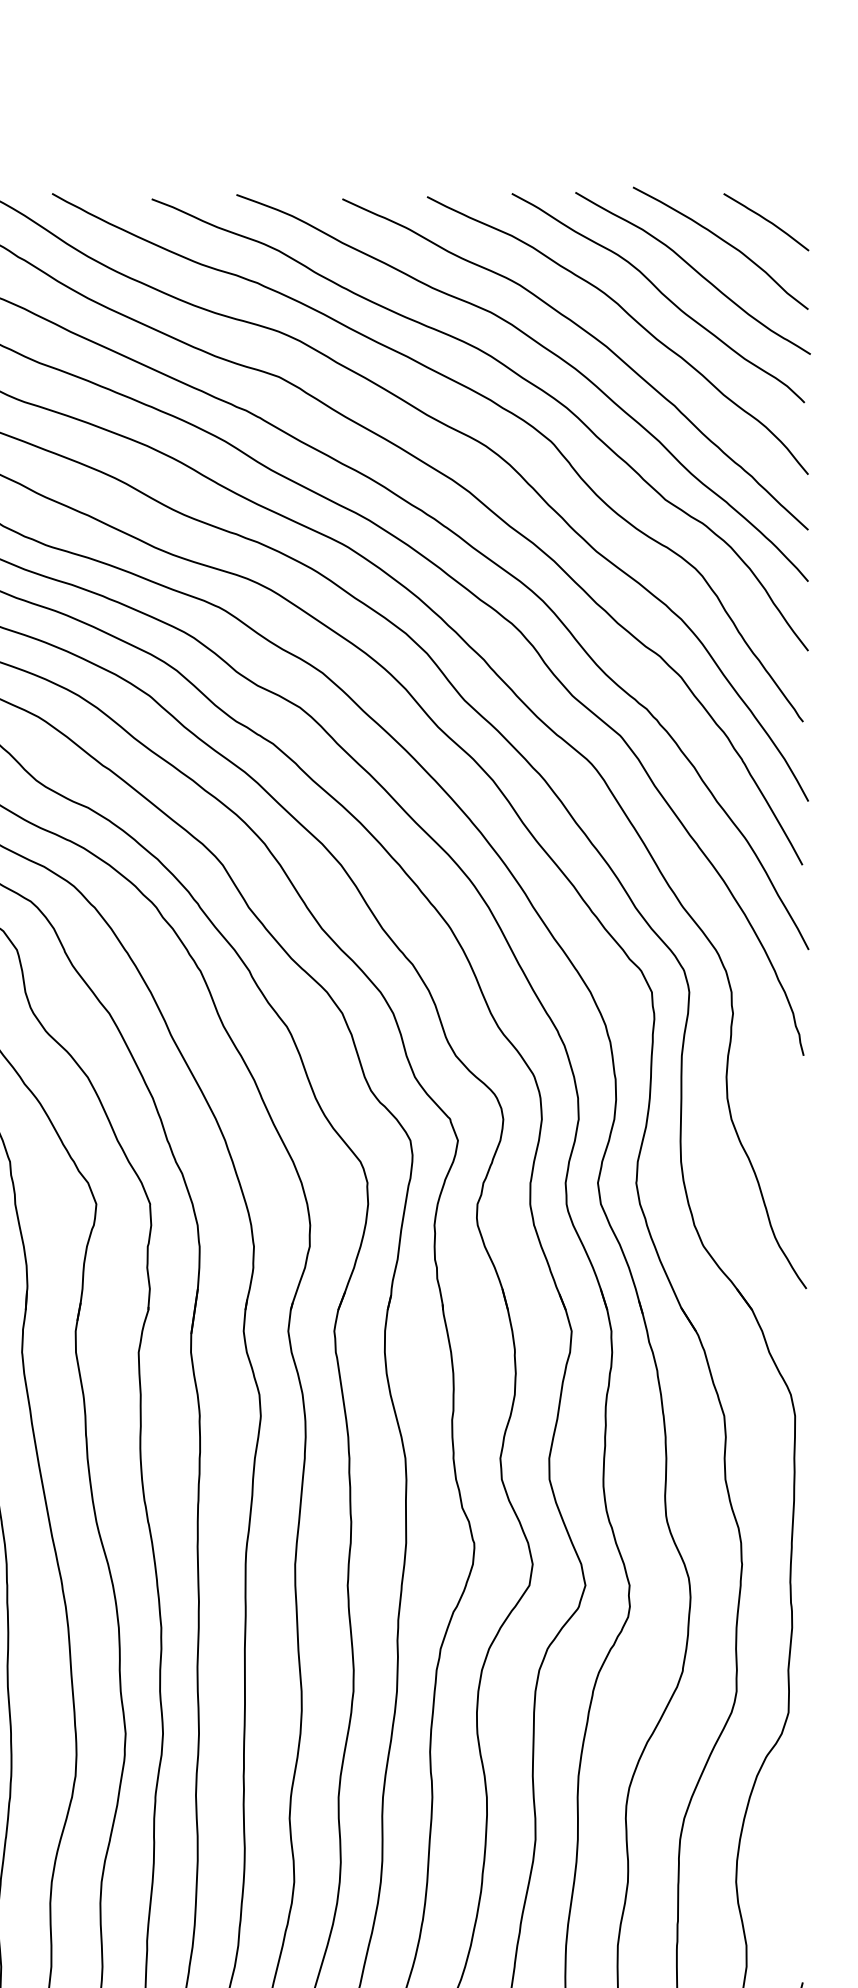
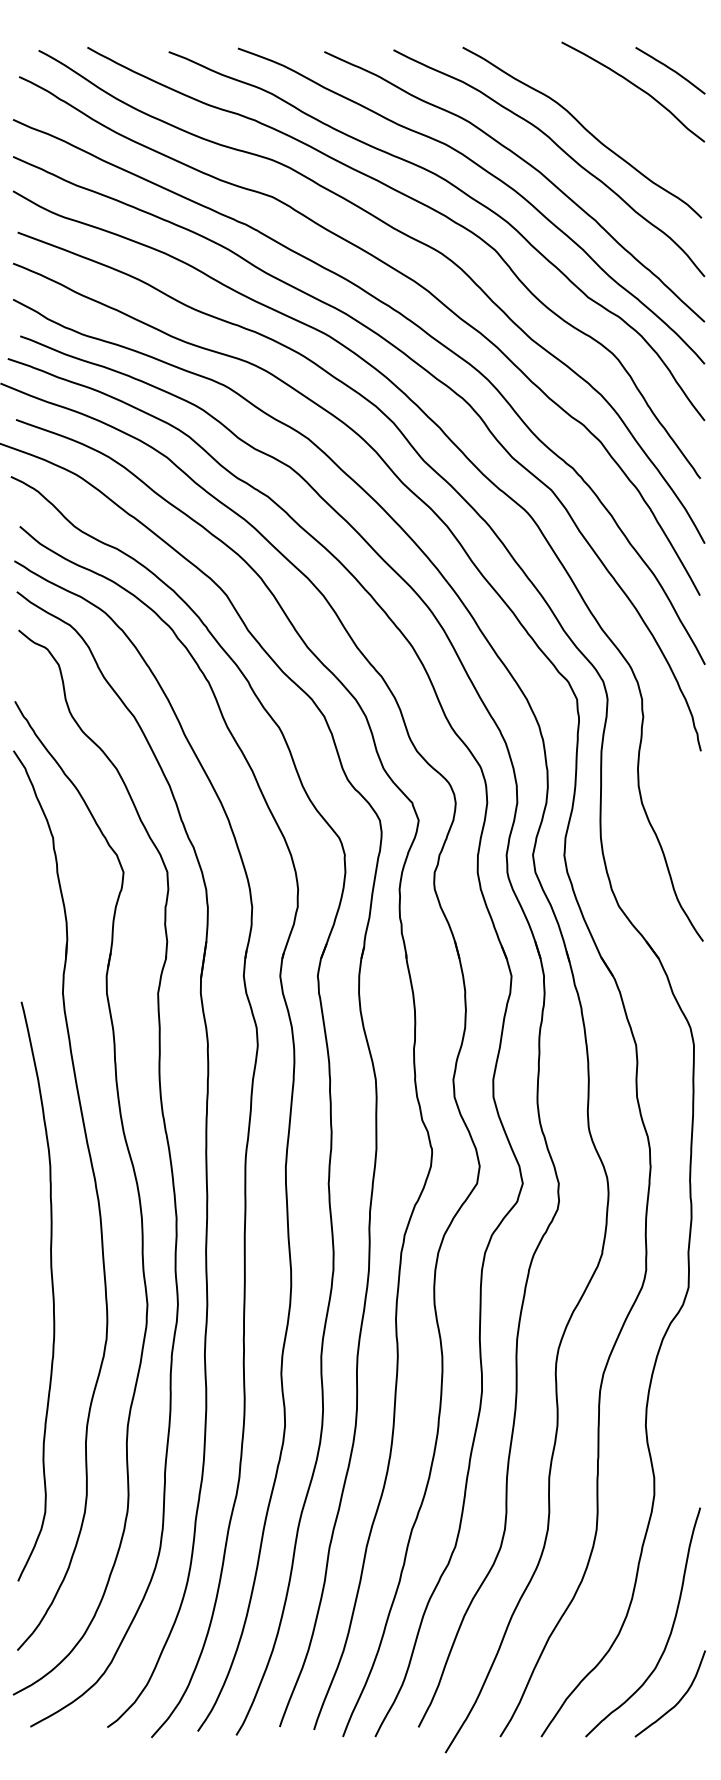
curve: (694, 270) -> (611, 110), removed

